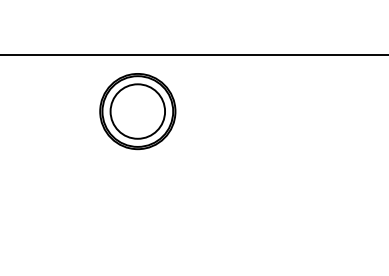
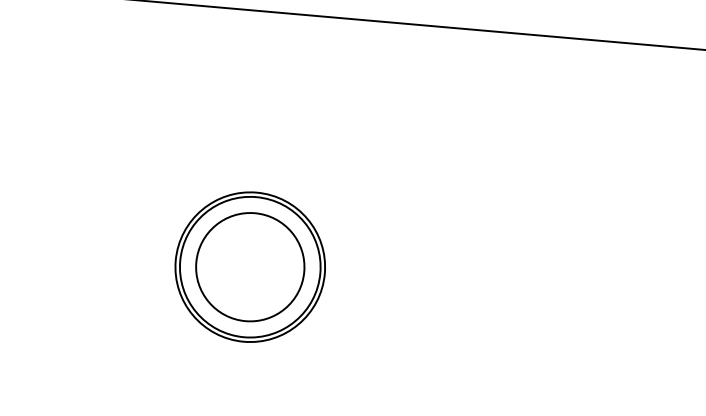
part: (137, 111) -> (249, 267), moved

